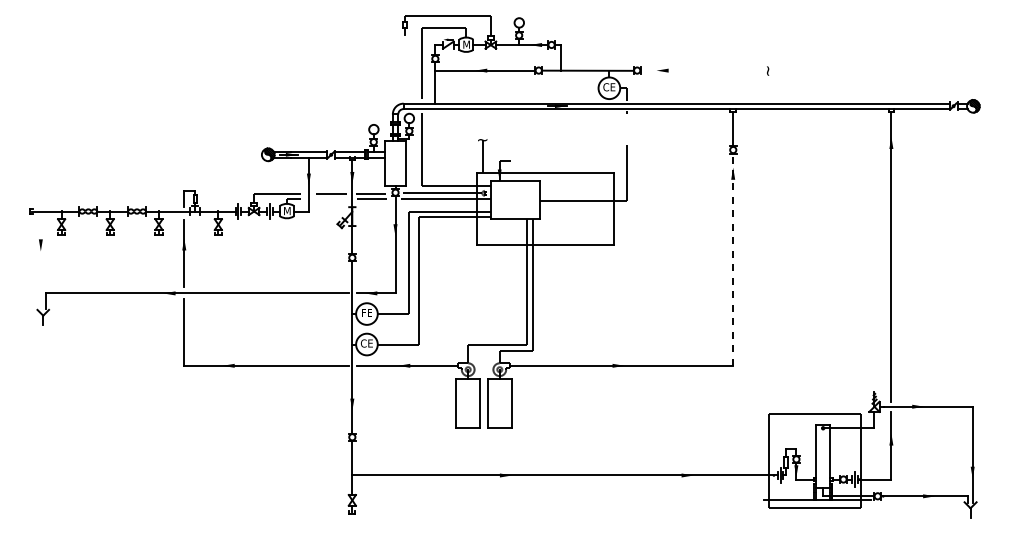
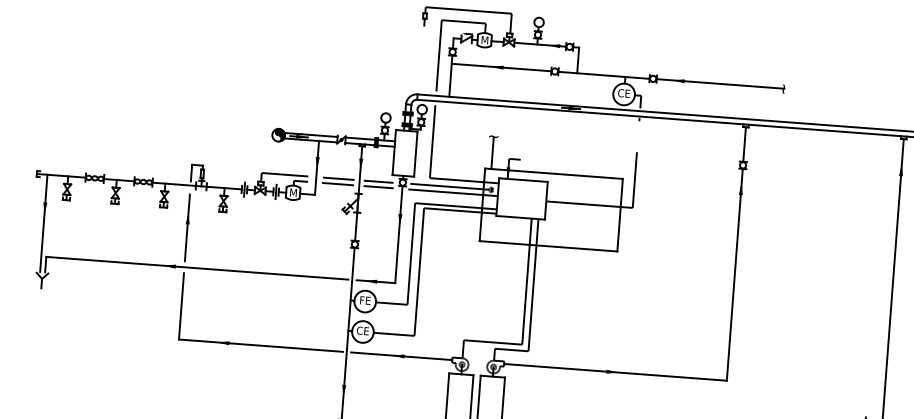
line: (704, 70) -> (720, 83), added
line: (330, 199) -> (337, 184), added
line: (40, 259) -> (43, 222), added
line: (733, 259) -> (735, 274), dashed -> solid

